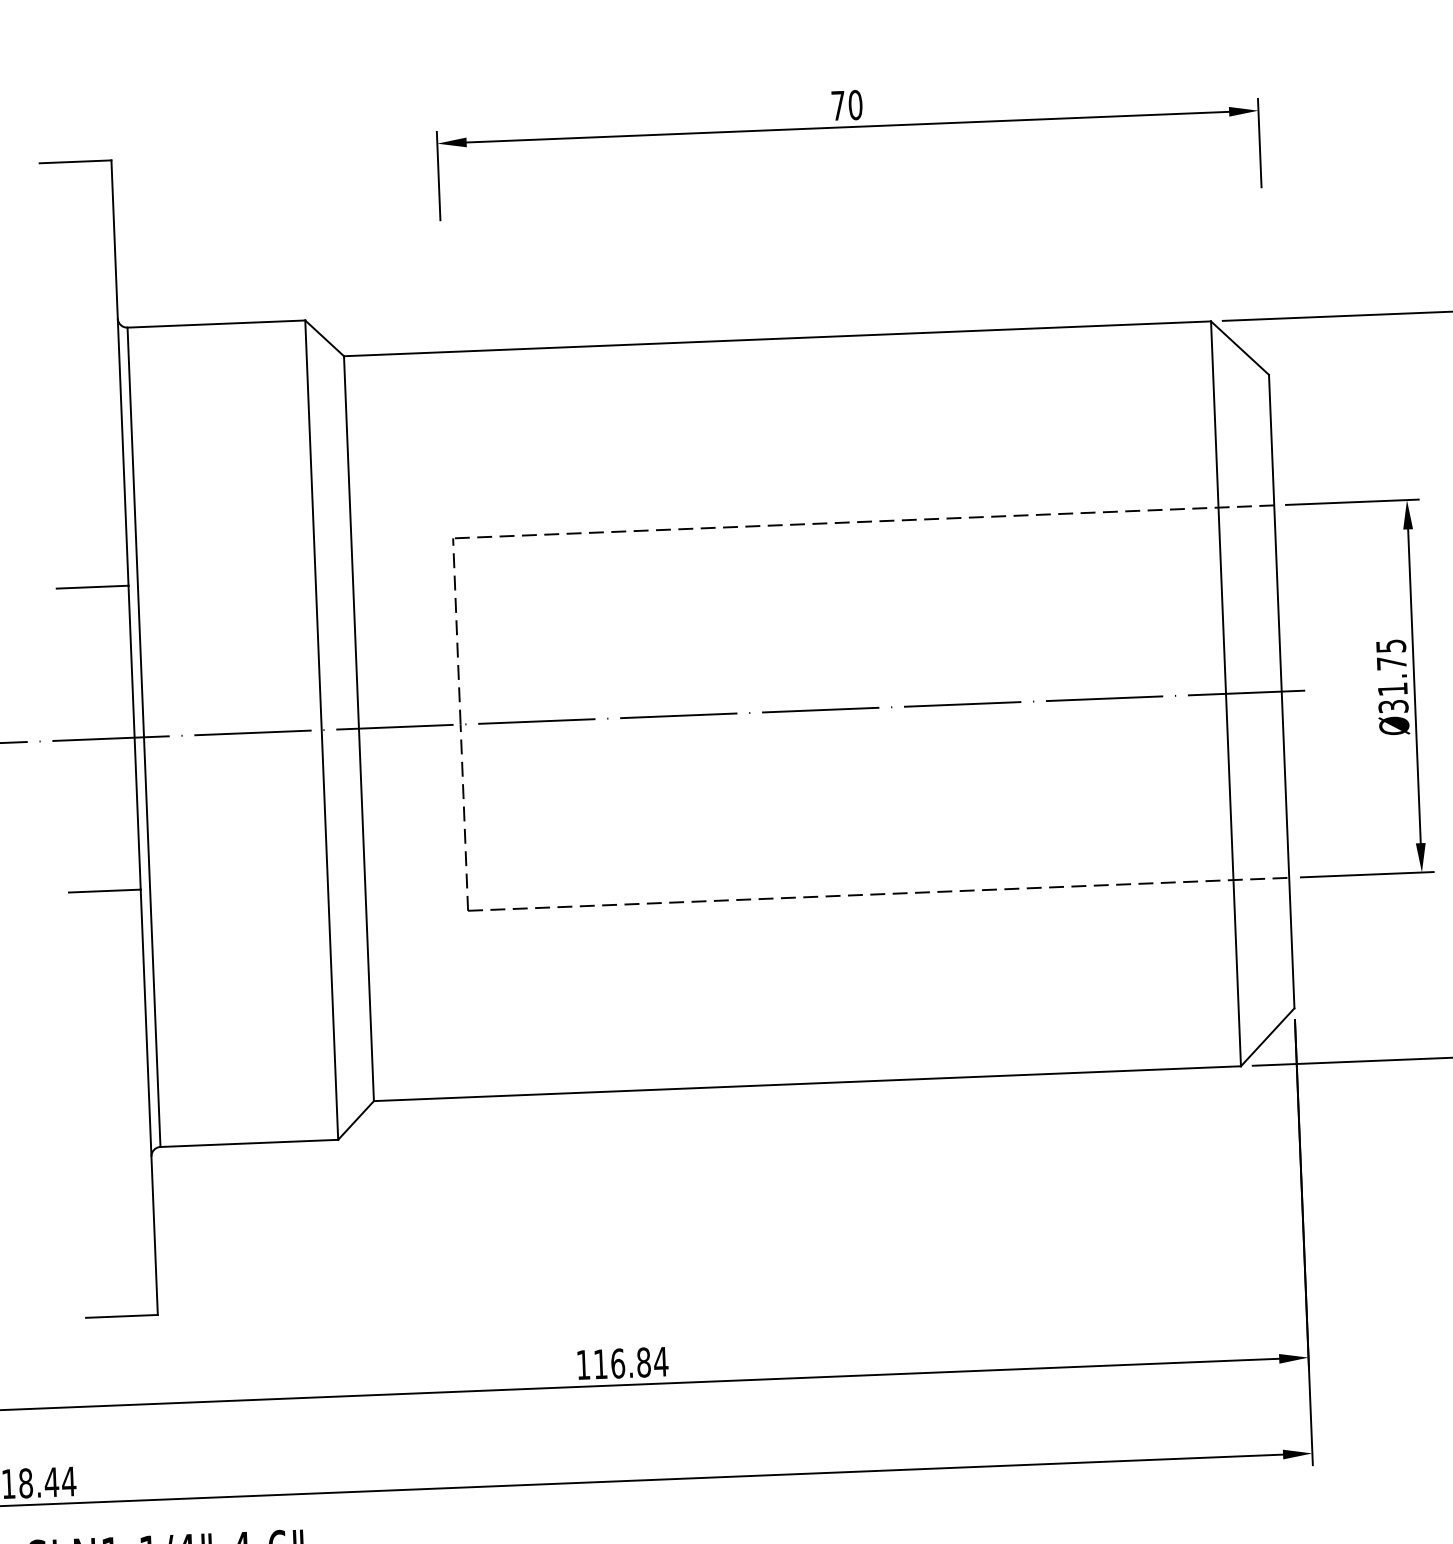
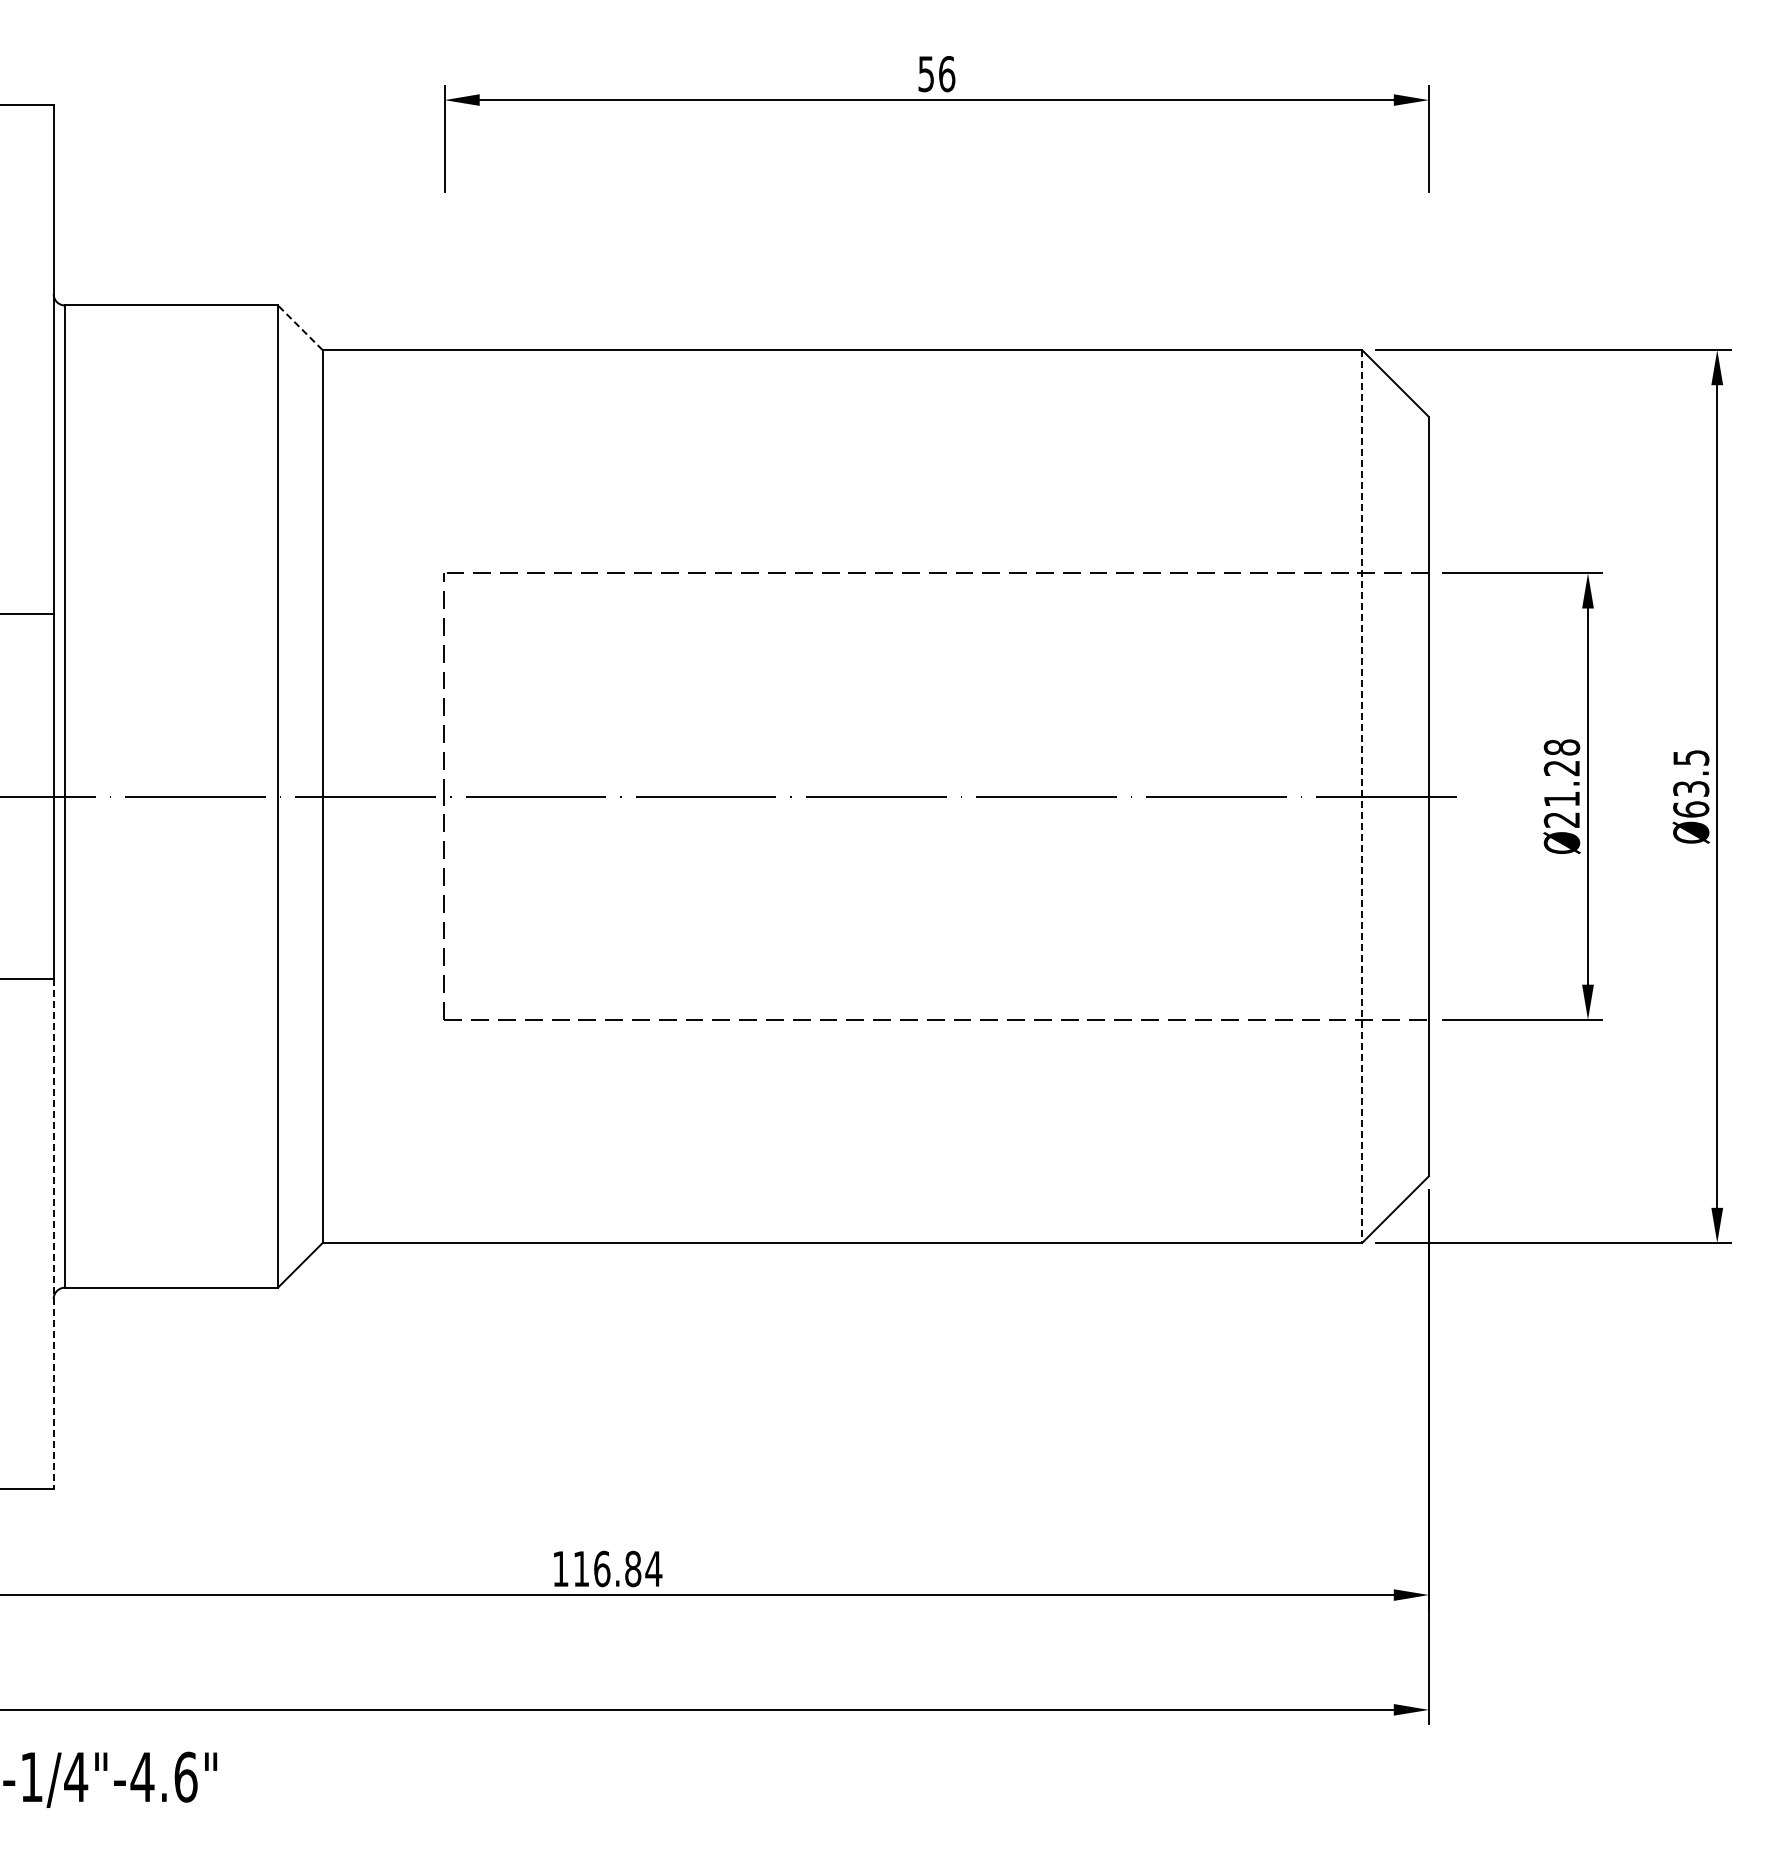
text: (846, 105) -> (936, 74), 70 -> 56
line: (324, 338) -> (300, 327), solid -> dashed
text: (1391, 676) -> (1561, 783), Ø31.75 -> Ø21.28
line: (1226, 694) -> (1362, 797), solid -> dashed
line: (149, 1102) -> (53, 1233), solid -> dashed

